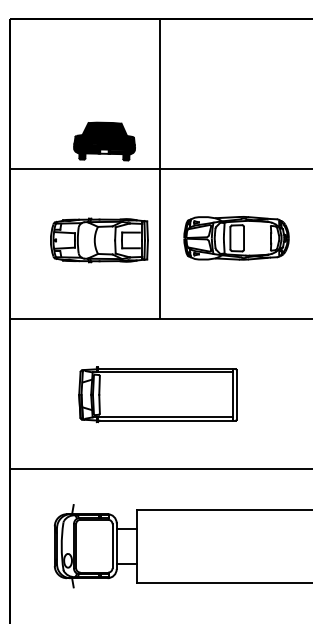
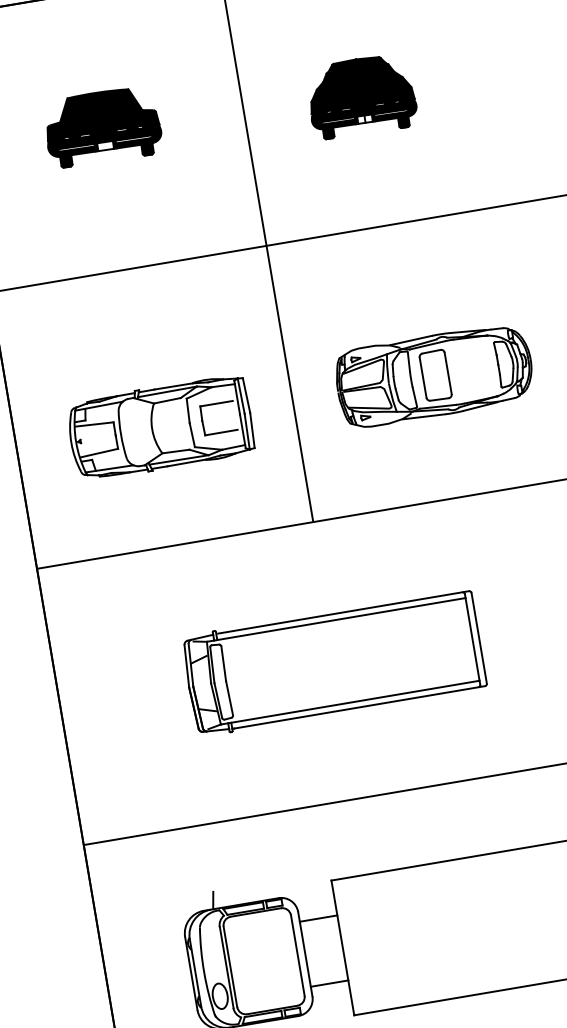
part: (222, 98) -> (360, 96), added
part: (104, 141) -> (102, 127), moved
part: (236, 238) -> (434, 376), moved
part: (99, 240) -> (160, 428), moved

